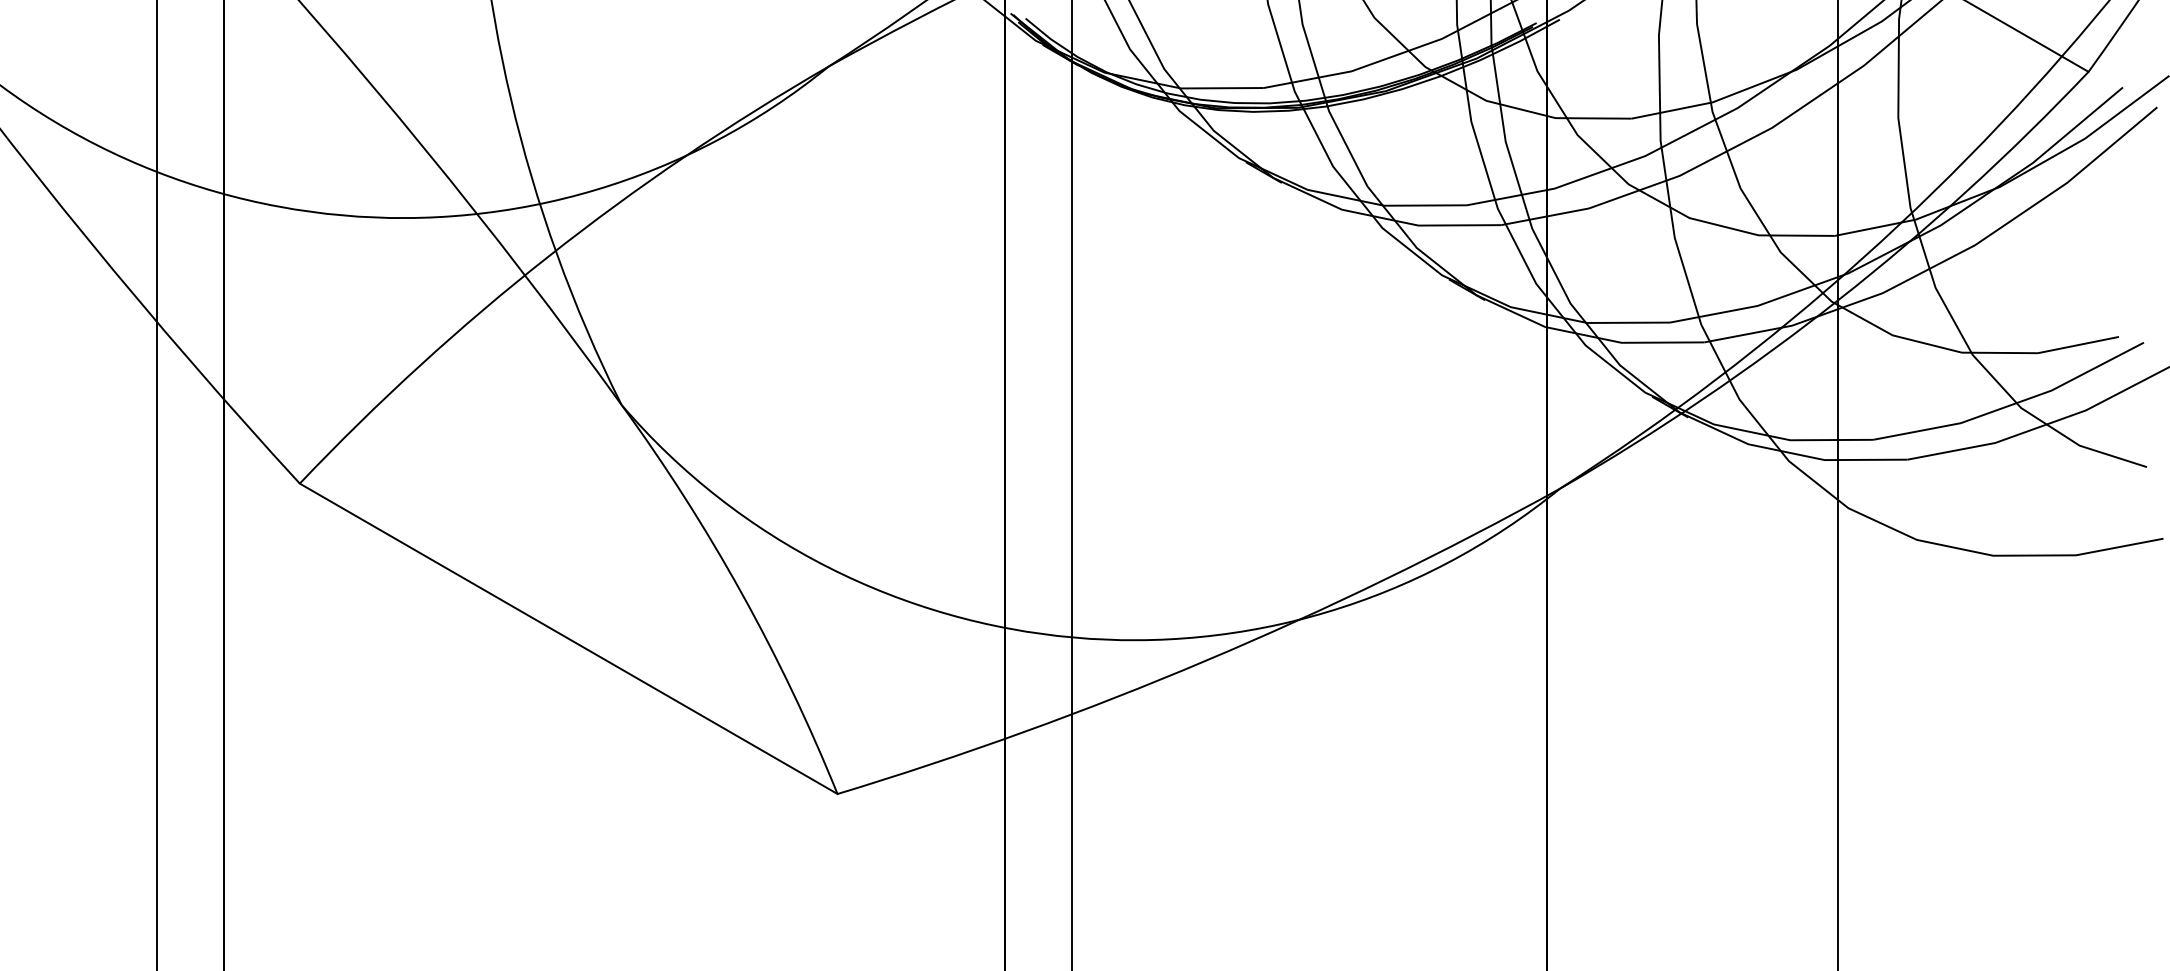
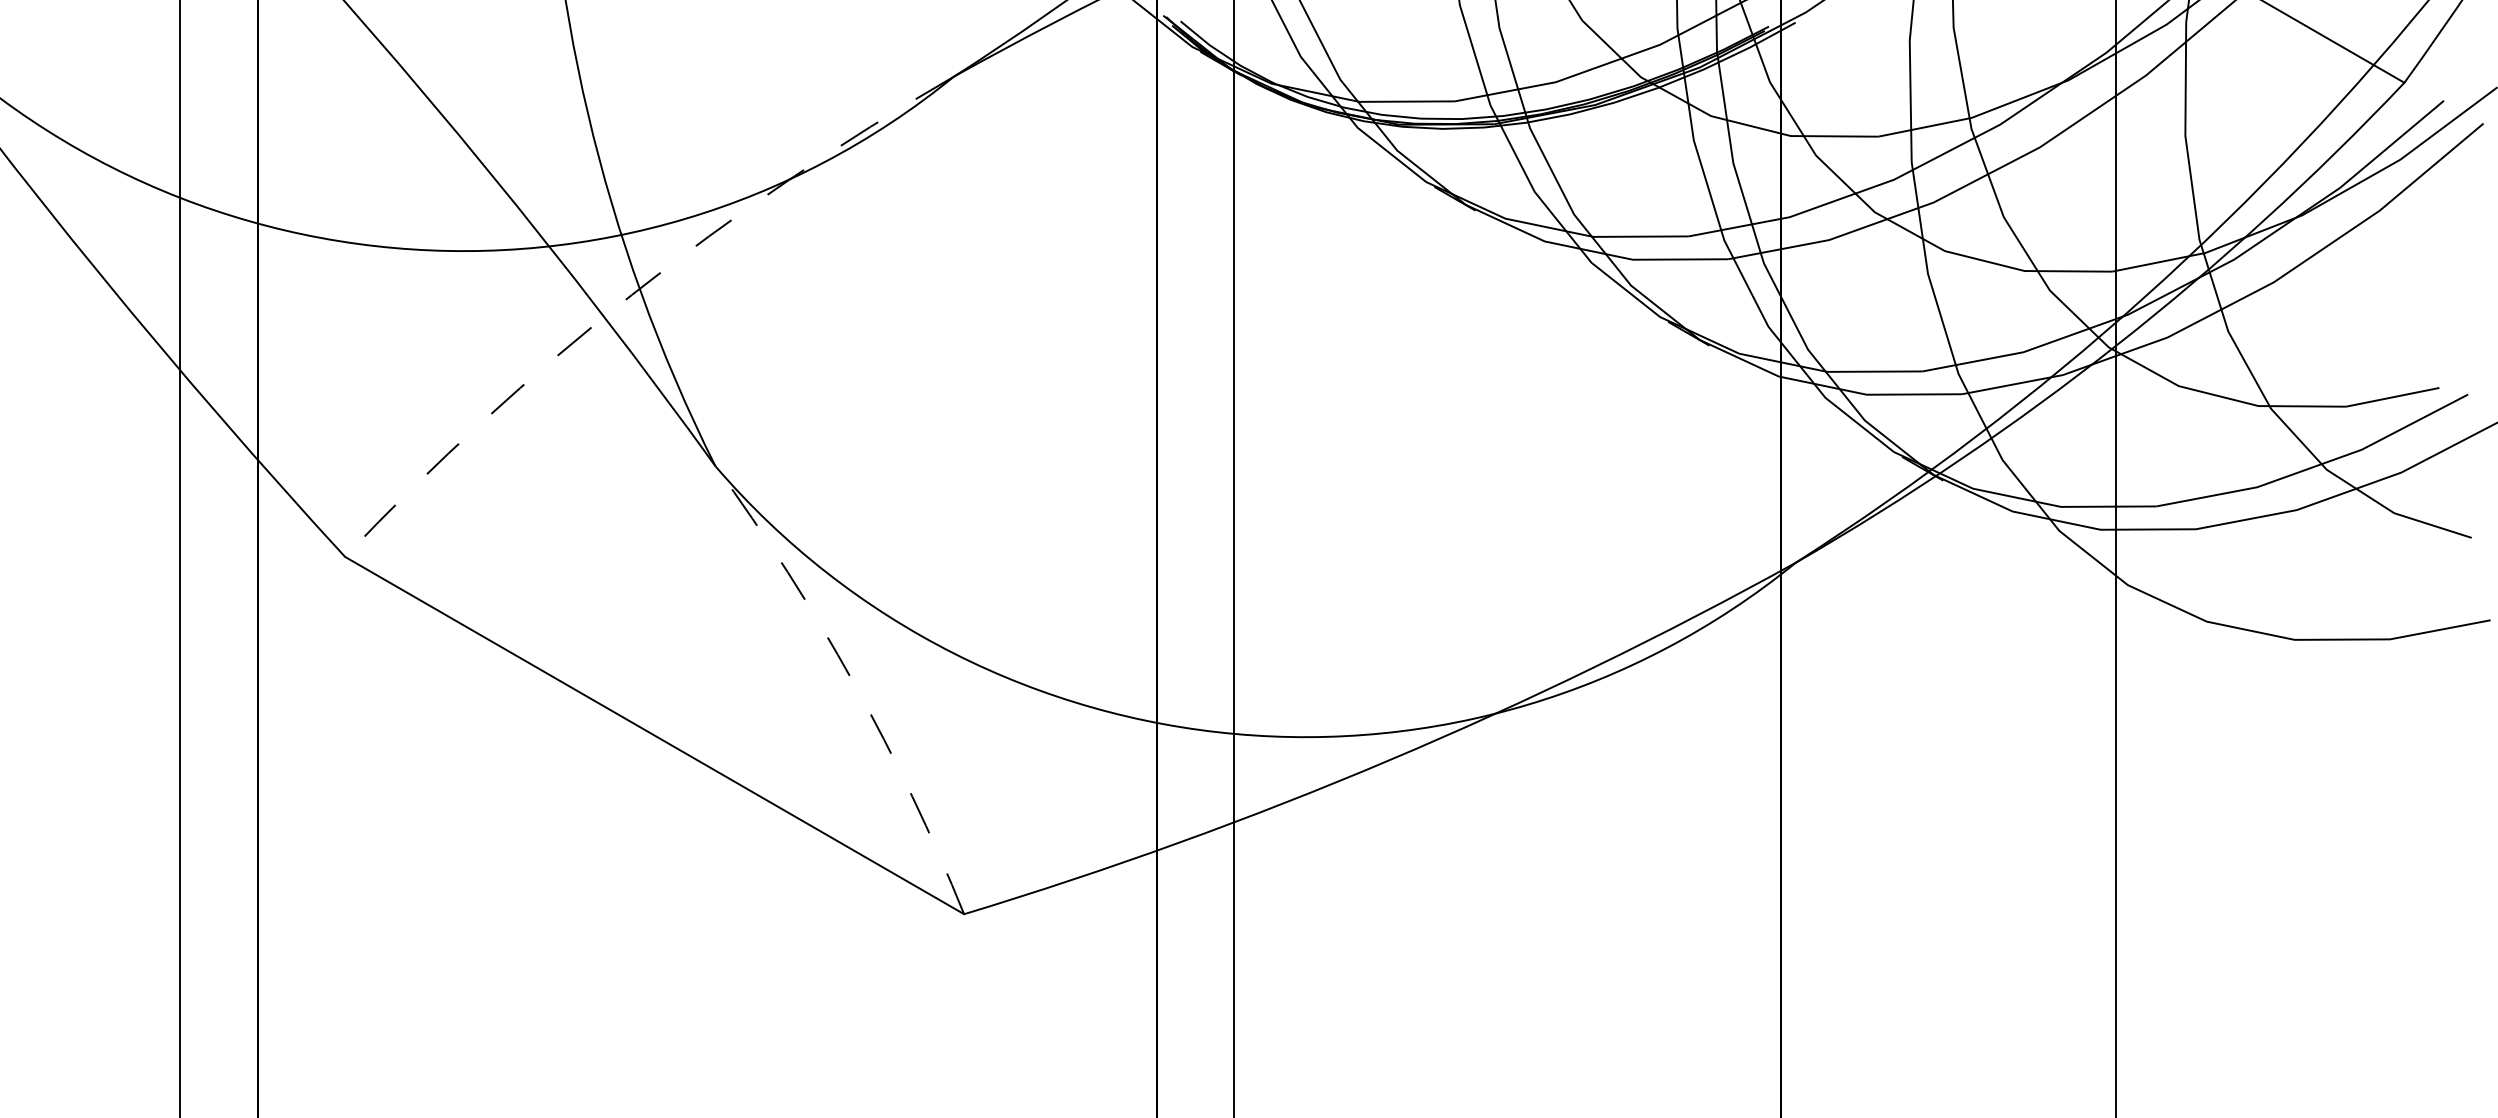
arc: (549, 256) -> (632, 295), solid -> dashed
arc: (741, 592) -> (853, 682), solid -> dashed

